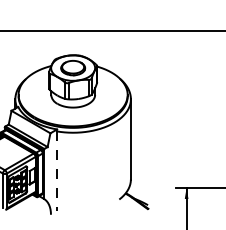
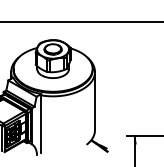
line: (57, 171) -> (41, 124), dashed -> solid

